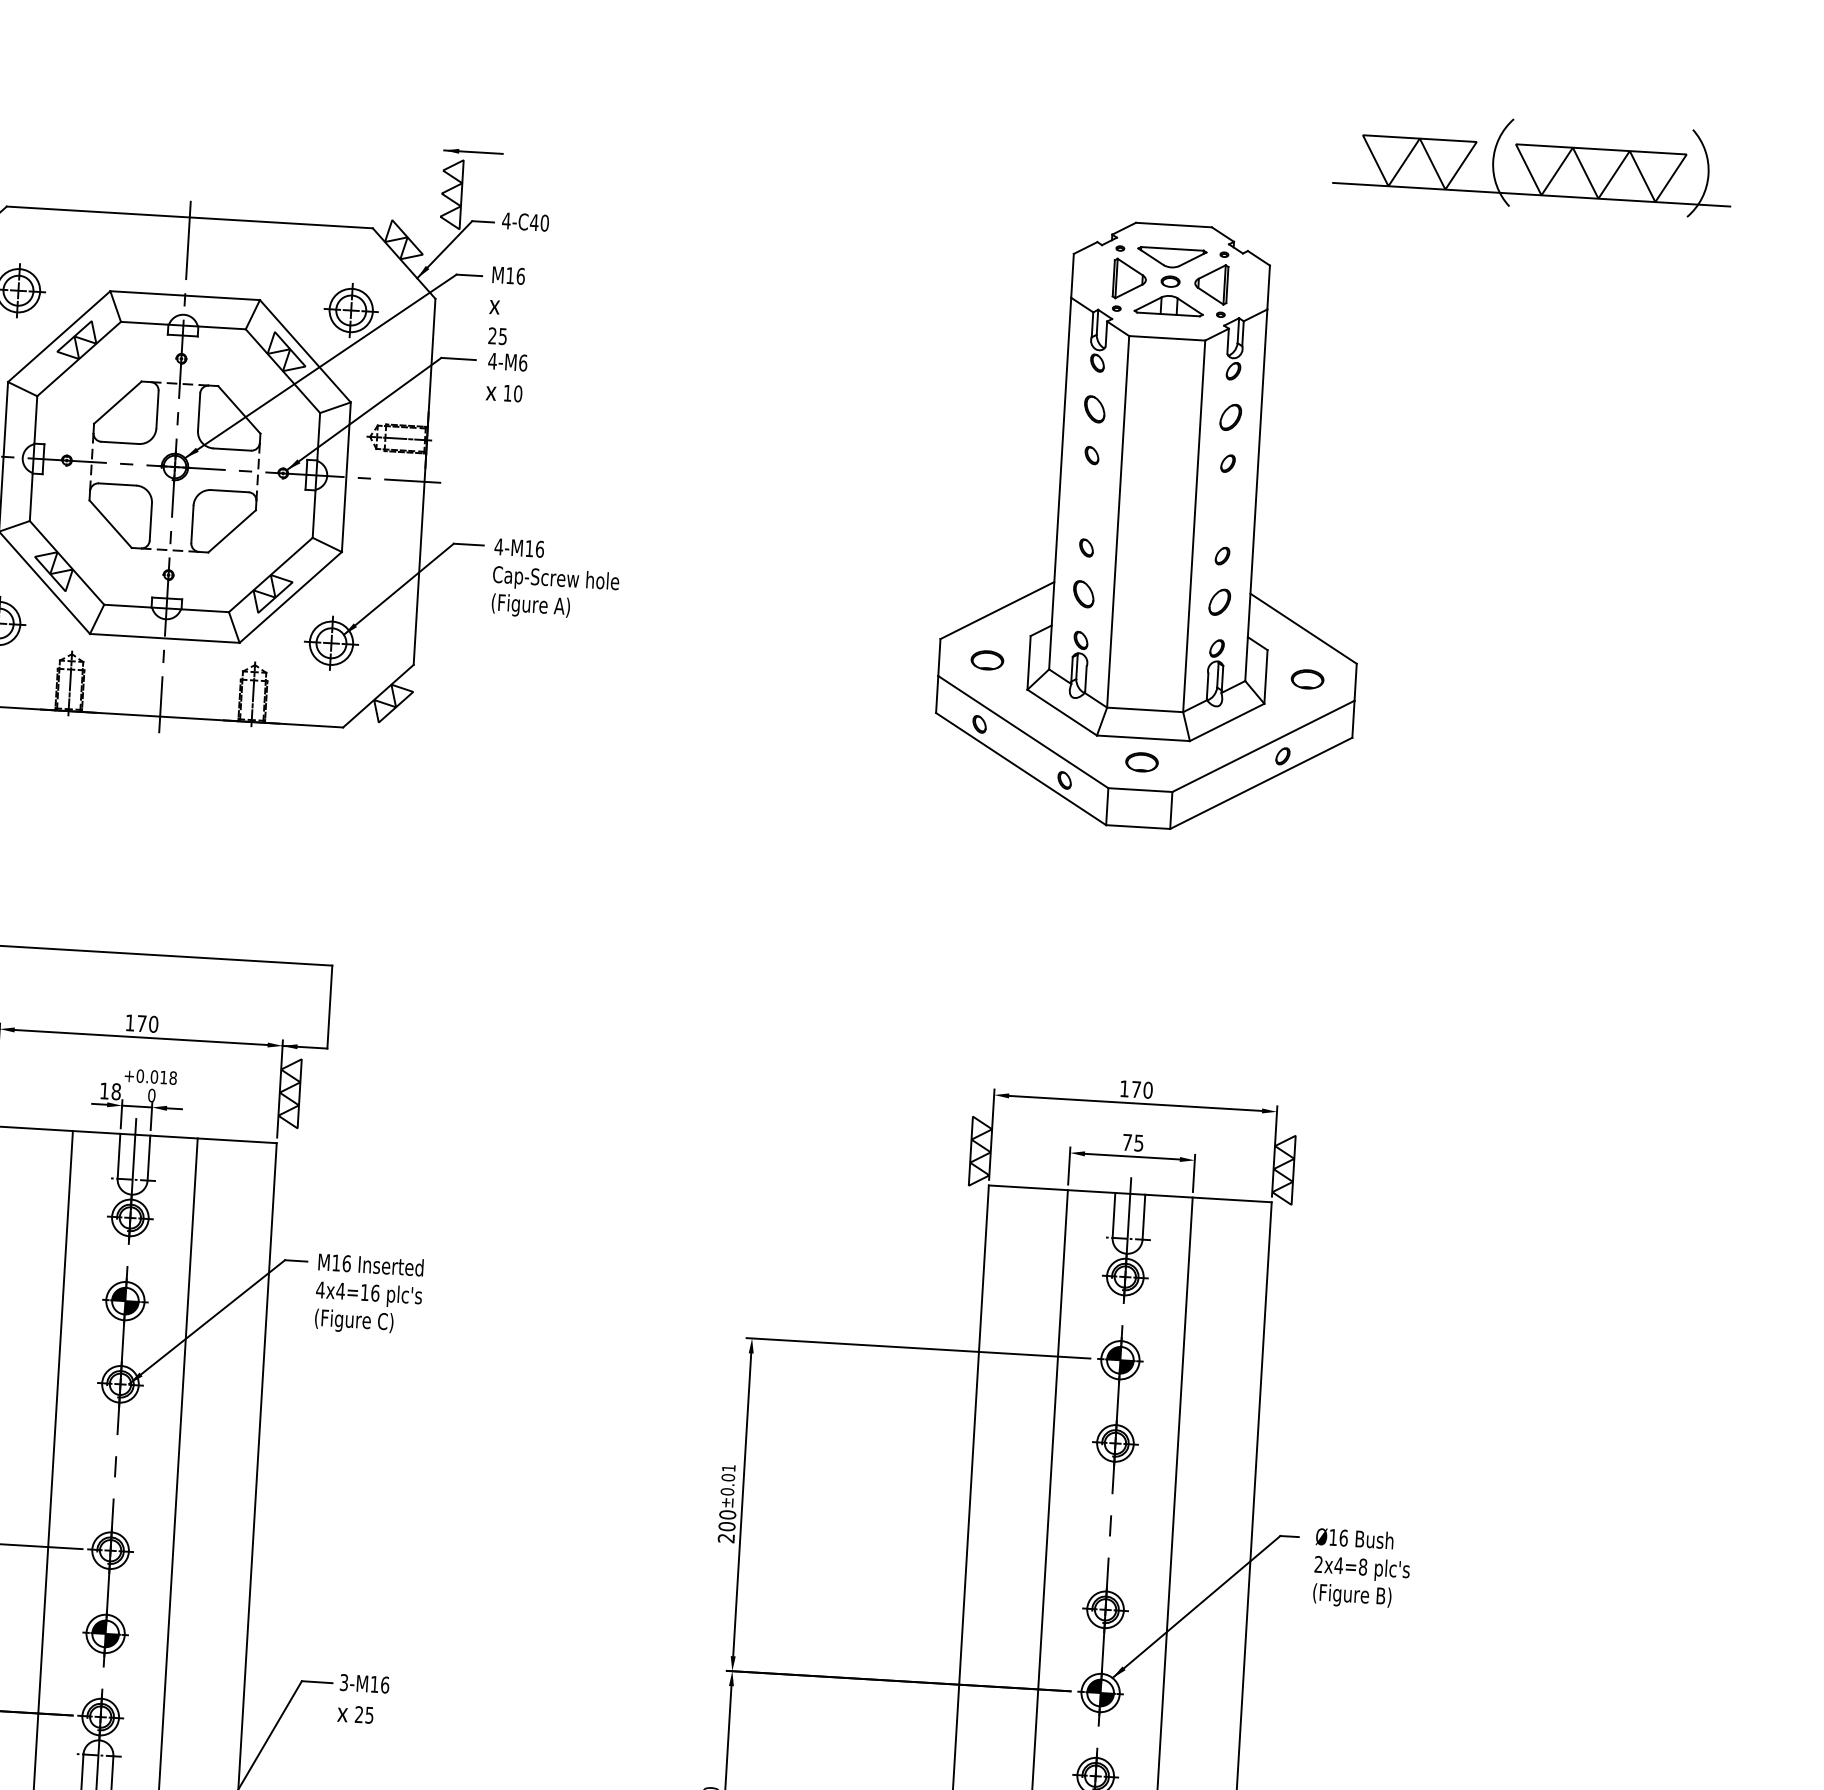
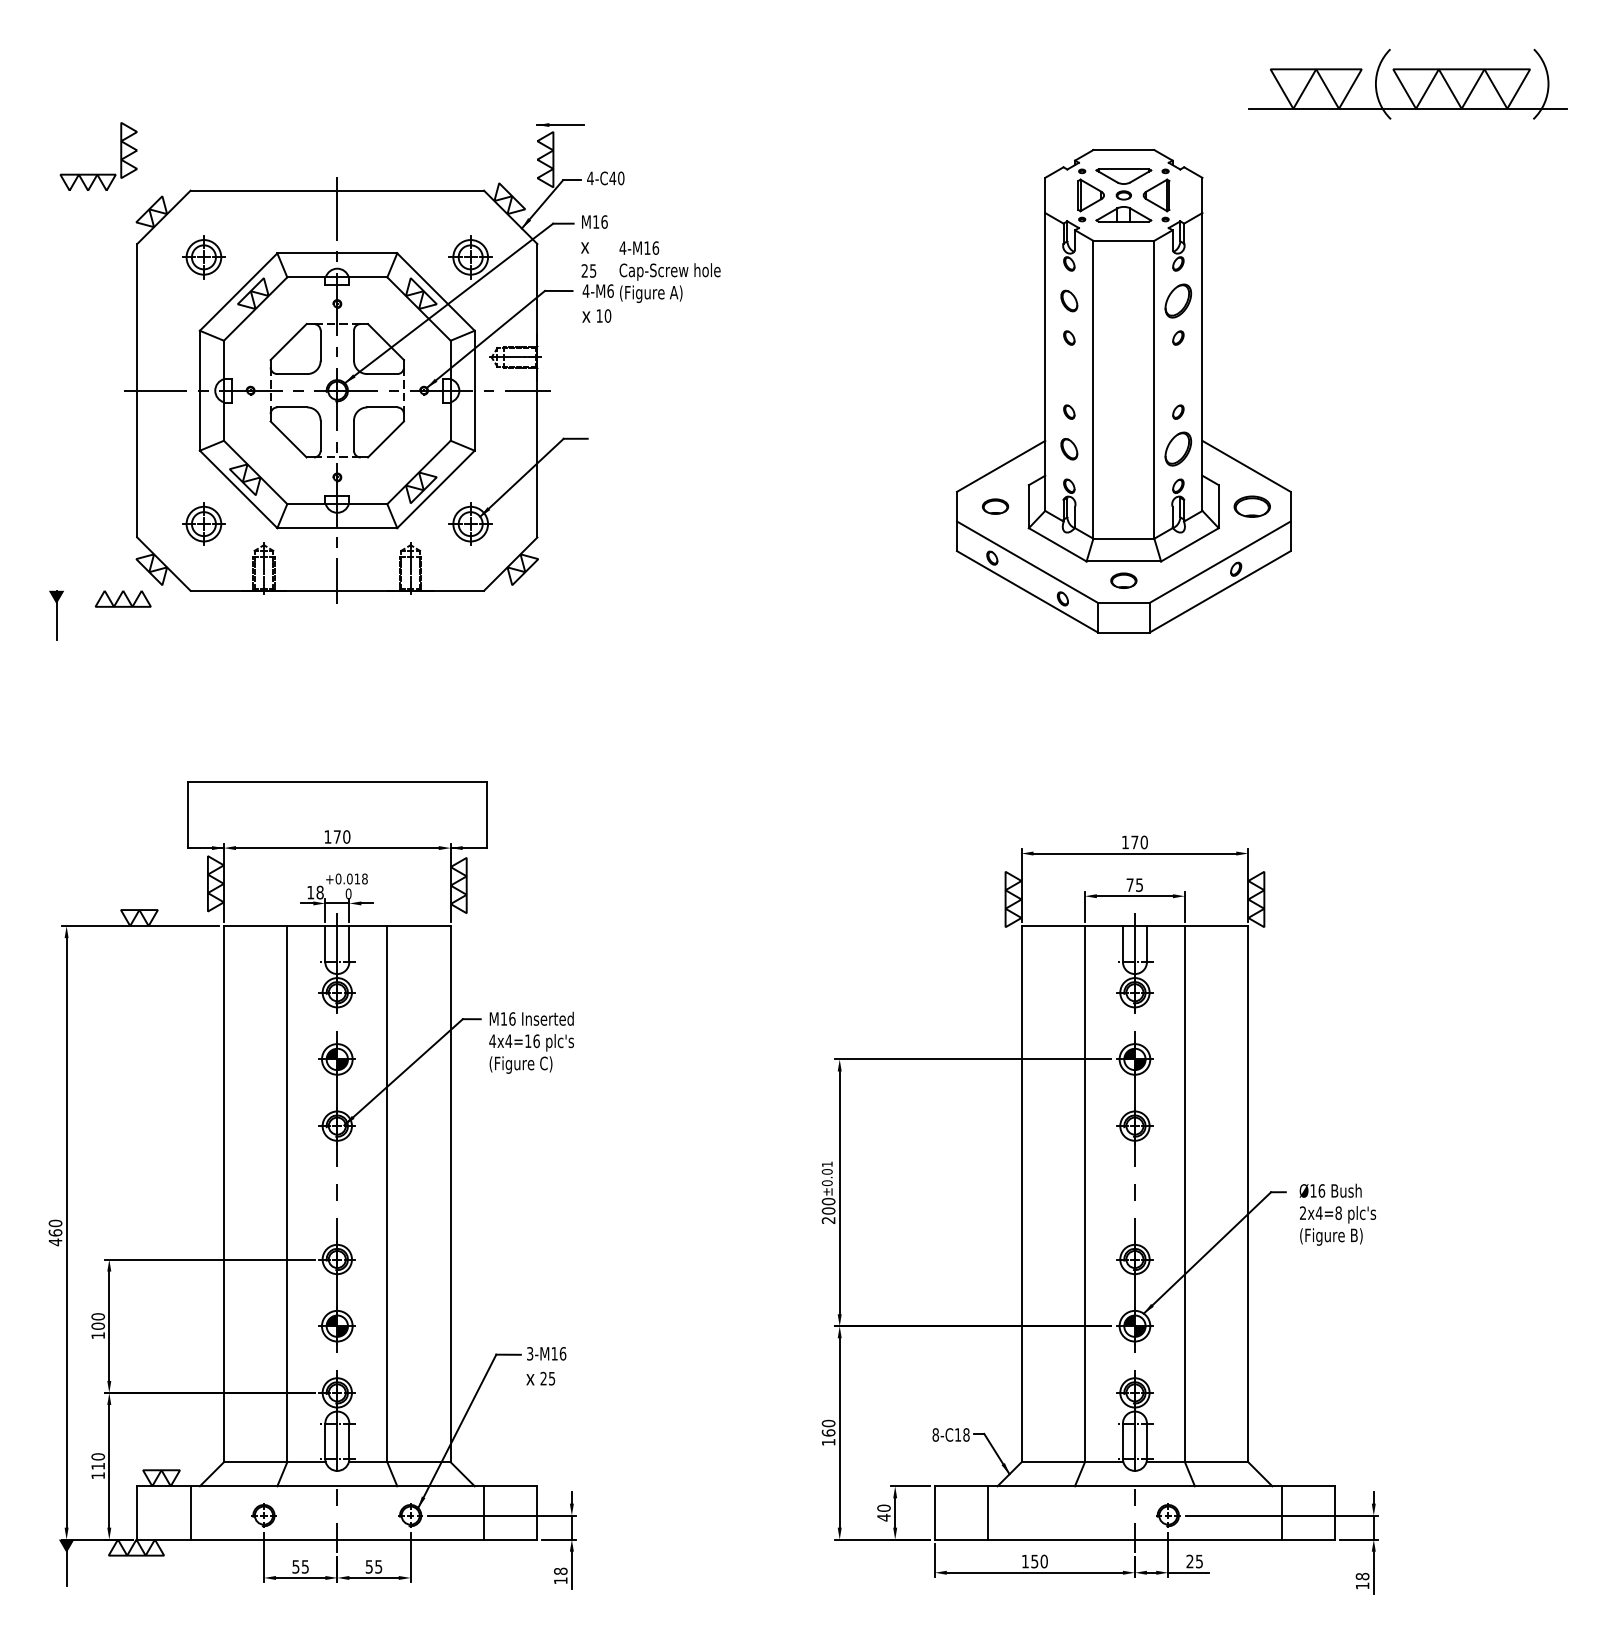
part: (1230, 416) -> (1178, 300), size x1.6
text: (555, 579) -> (669, 271), moved
part: (1219, 602) -> (1178, 449), size x1.6
part: (1306, 679) -> (1251, 506), size x1.4

